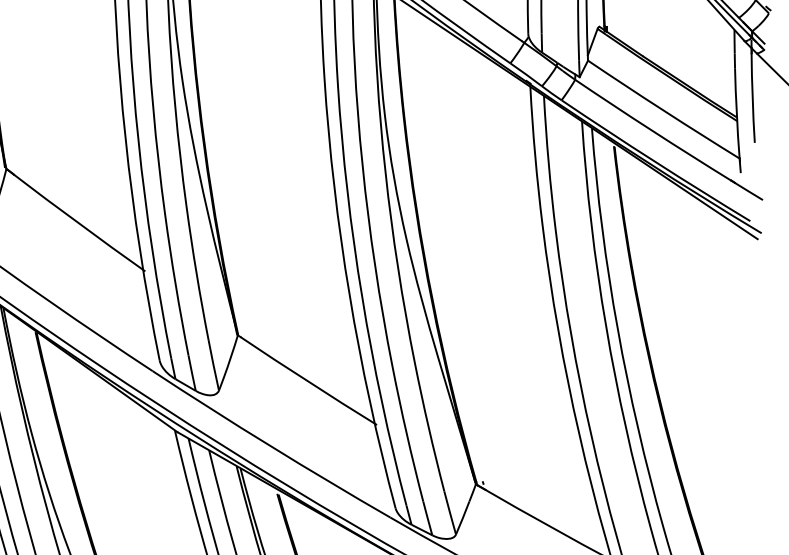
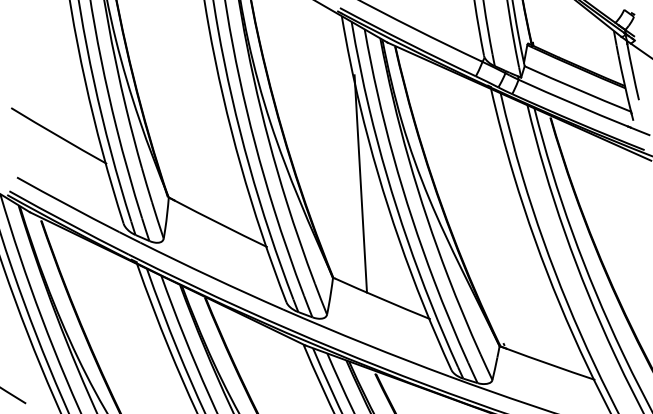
line: (304, 197) -> (360, 183), added

